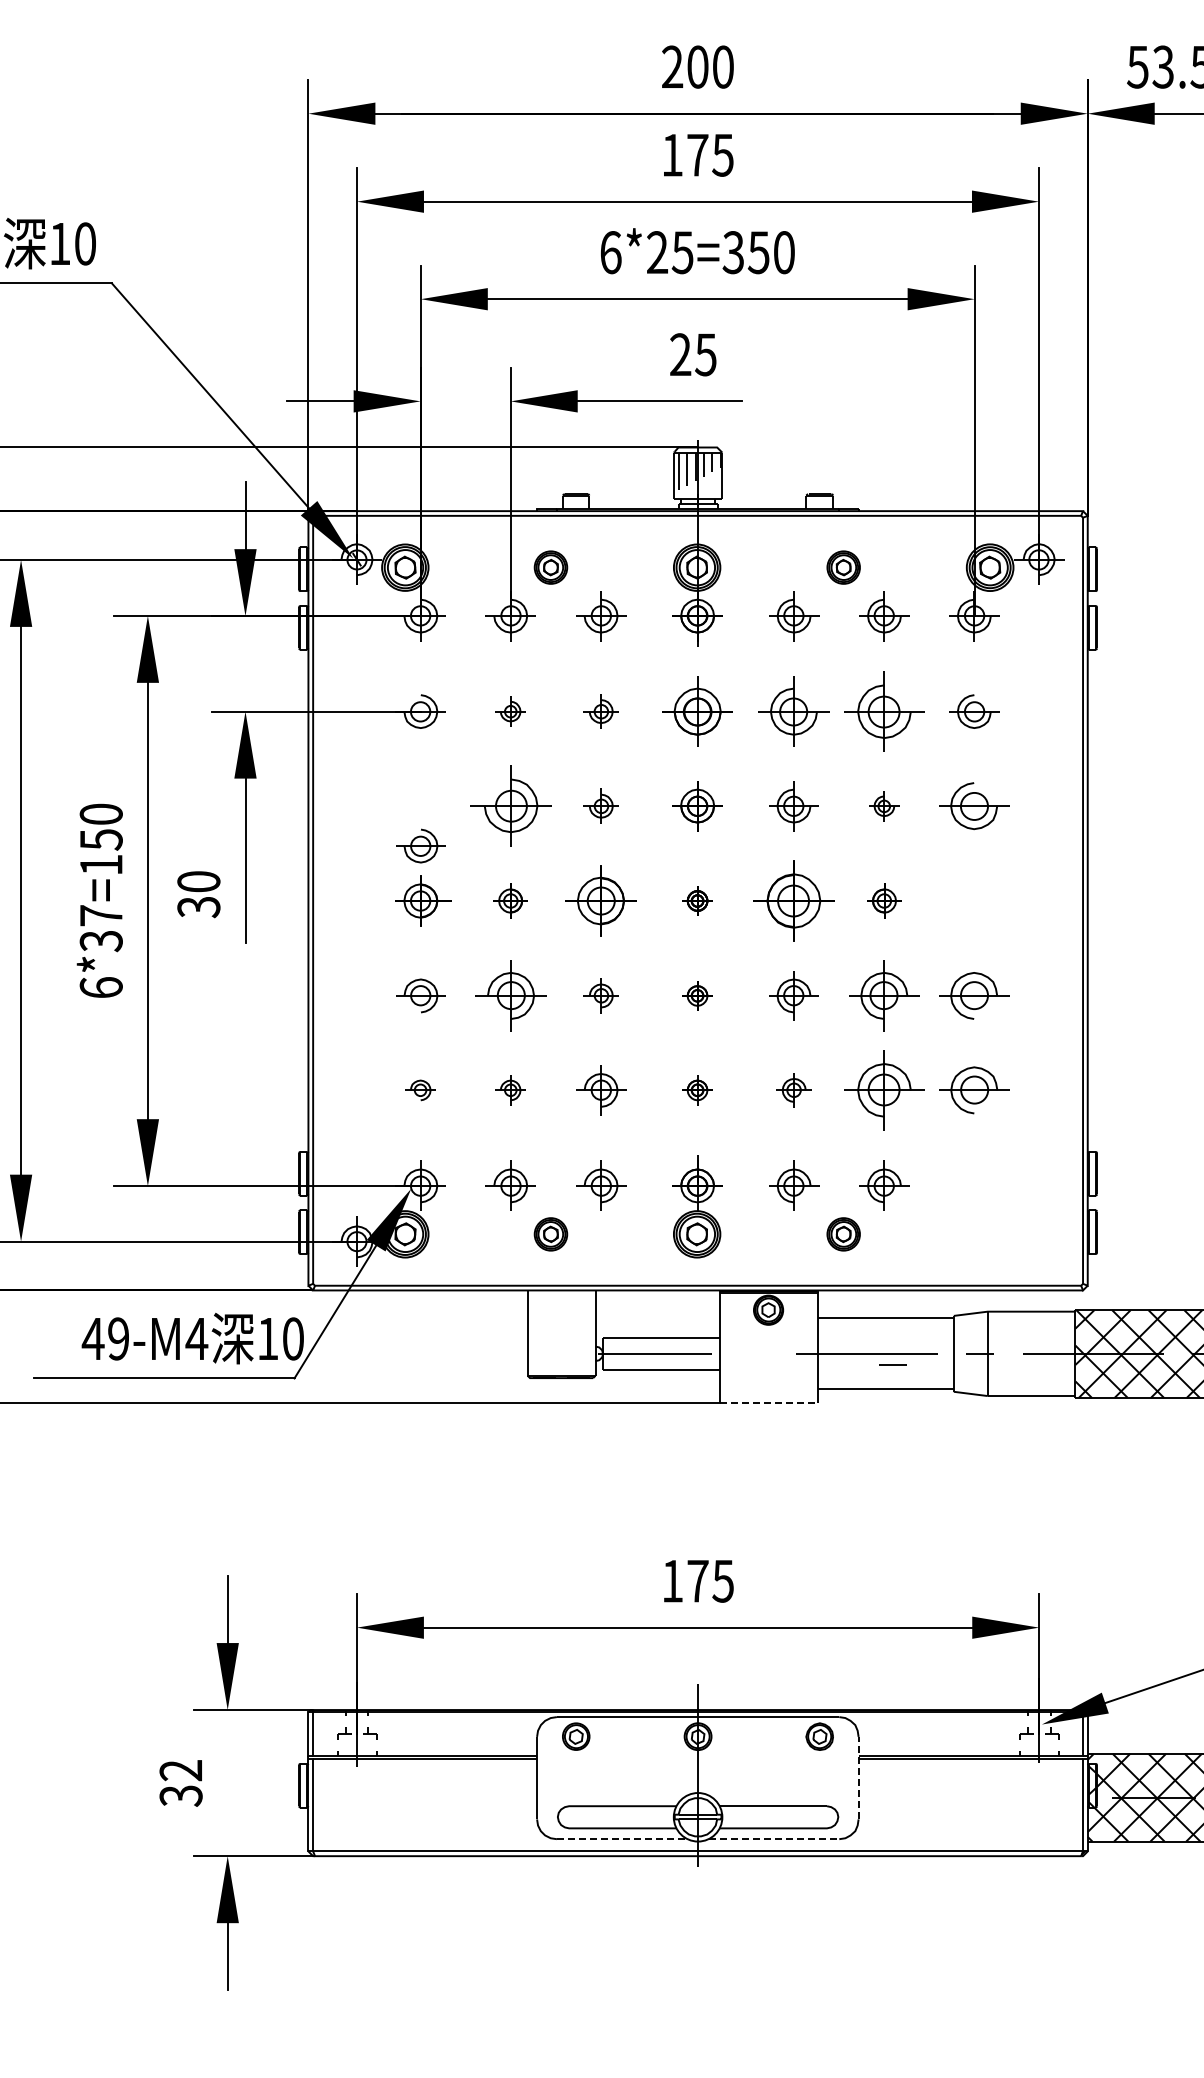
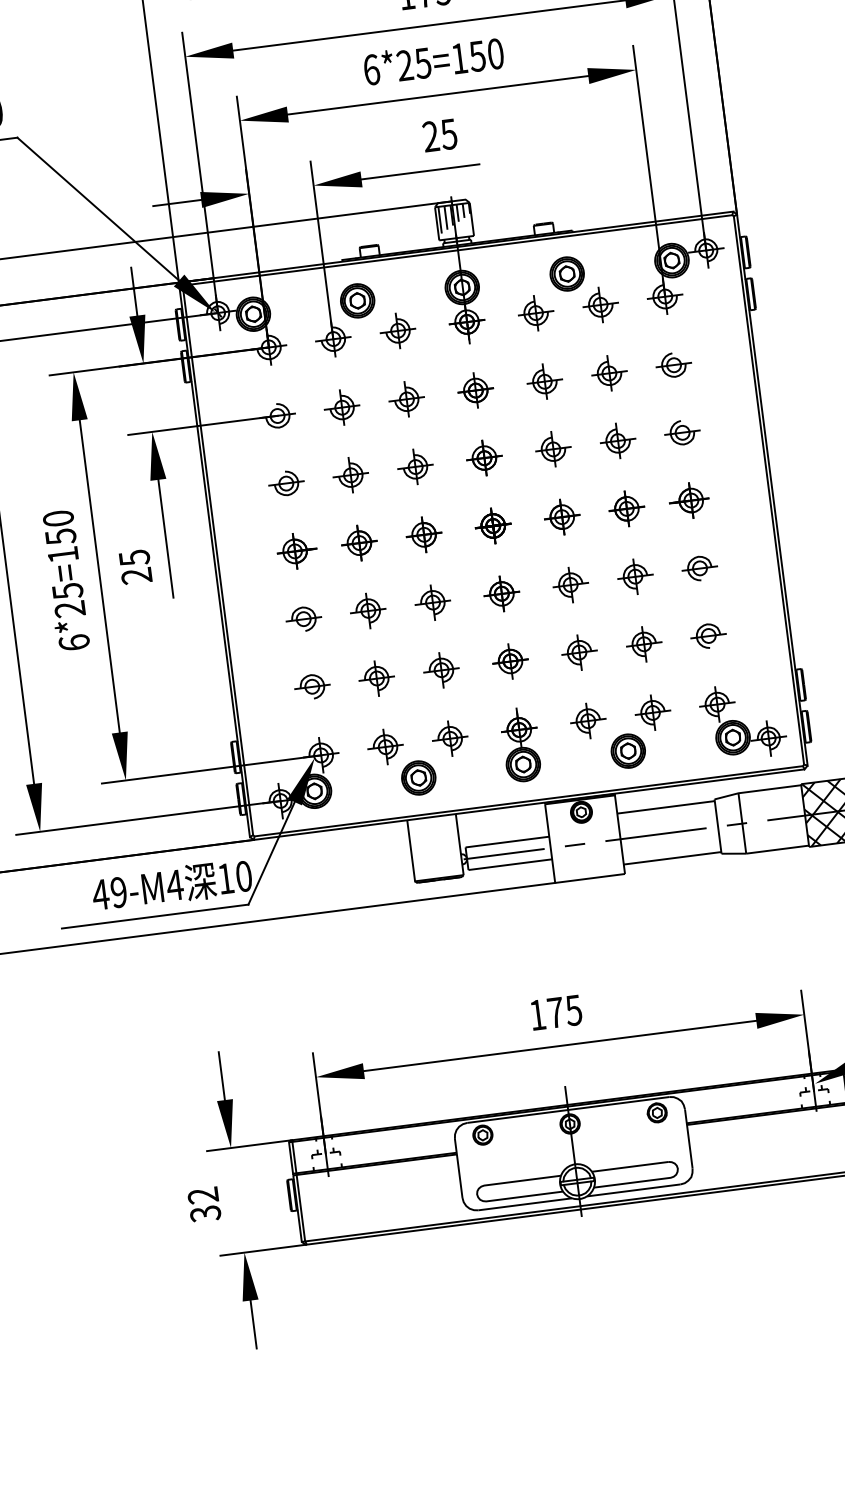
text: (732, 252) -> (458, 58), 6*25=350 -> 6*25=150
part: (550, 567) -> (357, 300), size x1.43
part: (843, 567) -> (567, 273), size x1.43
part: (510, 711) -> (341, 407), size x1.67
part: (601, 711) -> (407, 399), size x1.43
part: (697, 711) -> (475, 390), size x0.71
part: (794, 711) -> (545, 381), size x0.71
part: (884, 711) -> (609, 373), size x0.62
part: (974, 805) -> (682, 432), size x0.71
part: (510, 806) -> (350, 475), size x0.62
part: (601, 806) -> (415, 467), size x1.43
part: (884, 806) -> (618, 441), size x1.67
part: (420, 845) -> (286, 483), moved
text: (198, 894) -> (135, 567), 30 -> 25
part: (510, 900) -> (359, 542), size x1.43
part: (601, 900) -> (424, 534), size x0.71
part: (697, 900) -> (493, 525), size x1.67
part: (794, 900) -> (562, 516), size x0.62
part: (884, 900) -> (626, 508), size x1.43
part: (971, 900) -> (689, 500), added
text: (101, 928) -> (69, 600), 6*37=150 -> 6*25=150
part: (510, 995) -> (367, 610), size x0.71
part: (601, 995) -> (433, 602), size x1.43
part: (697, 995) -> (501, 593), size x1.67
part: (884, 995) -> (635, 576), size x0.71
part: (974, 995) -> (699, 568), size x0.71
part: (420, 1090) -> (312, 687), size x1.67
part: (510, 1090) -> (376, 678), size x1.67
part: (697, 1090) -> (510, 661), size x1.67
part: (794, 1090) -> (579, 652), size x1.43
part: (884, 1090) -> (644, 644), size x0.62
part: (974, 1090) -> (708, 636), size x0.71
part: (1006, 1213) -> (742, 721), added
part: (550, 1234) -> (418, 778), size x1.43
part: (843, 1234) -> (628, 751), size x1.43
line: (892, 1364) -> (574, 844), moved
line: (768, 1402) -> (589, 878), dashed -> solid
line: (858, 1777) -> (688, 1138), dashed -> solid
line: (622, 1839) -> (525, 1204), dashed -> solid
line: (774, 1839) -> (634, 1190), dashed -> solid

